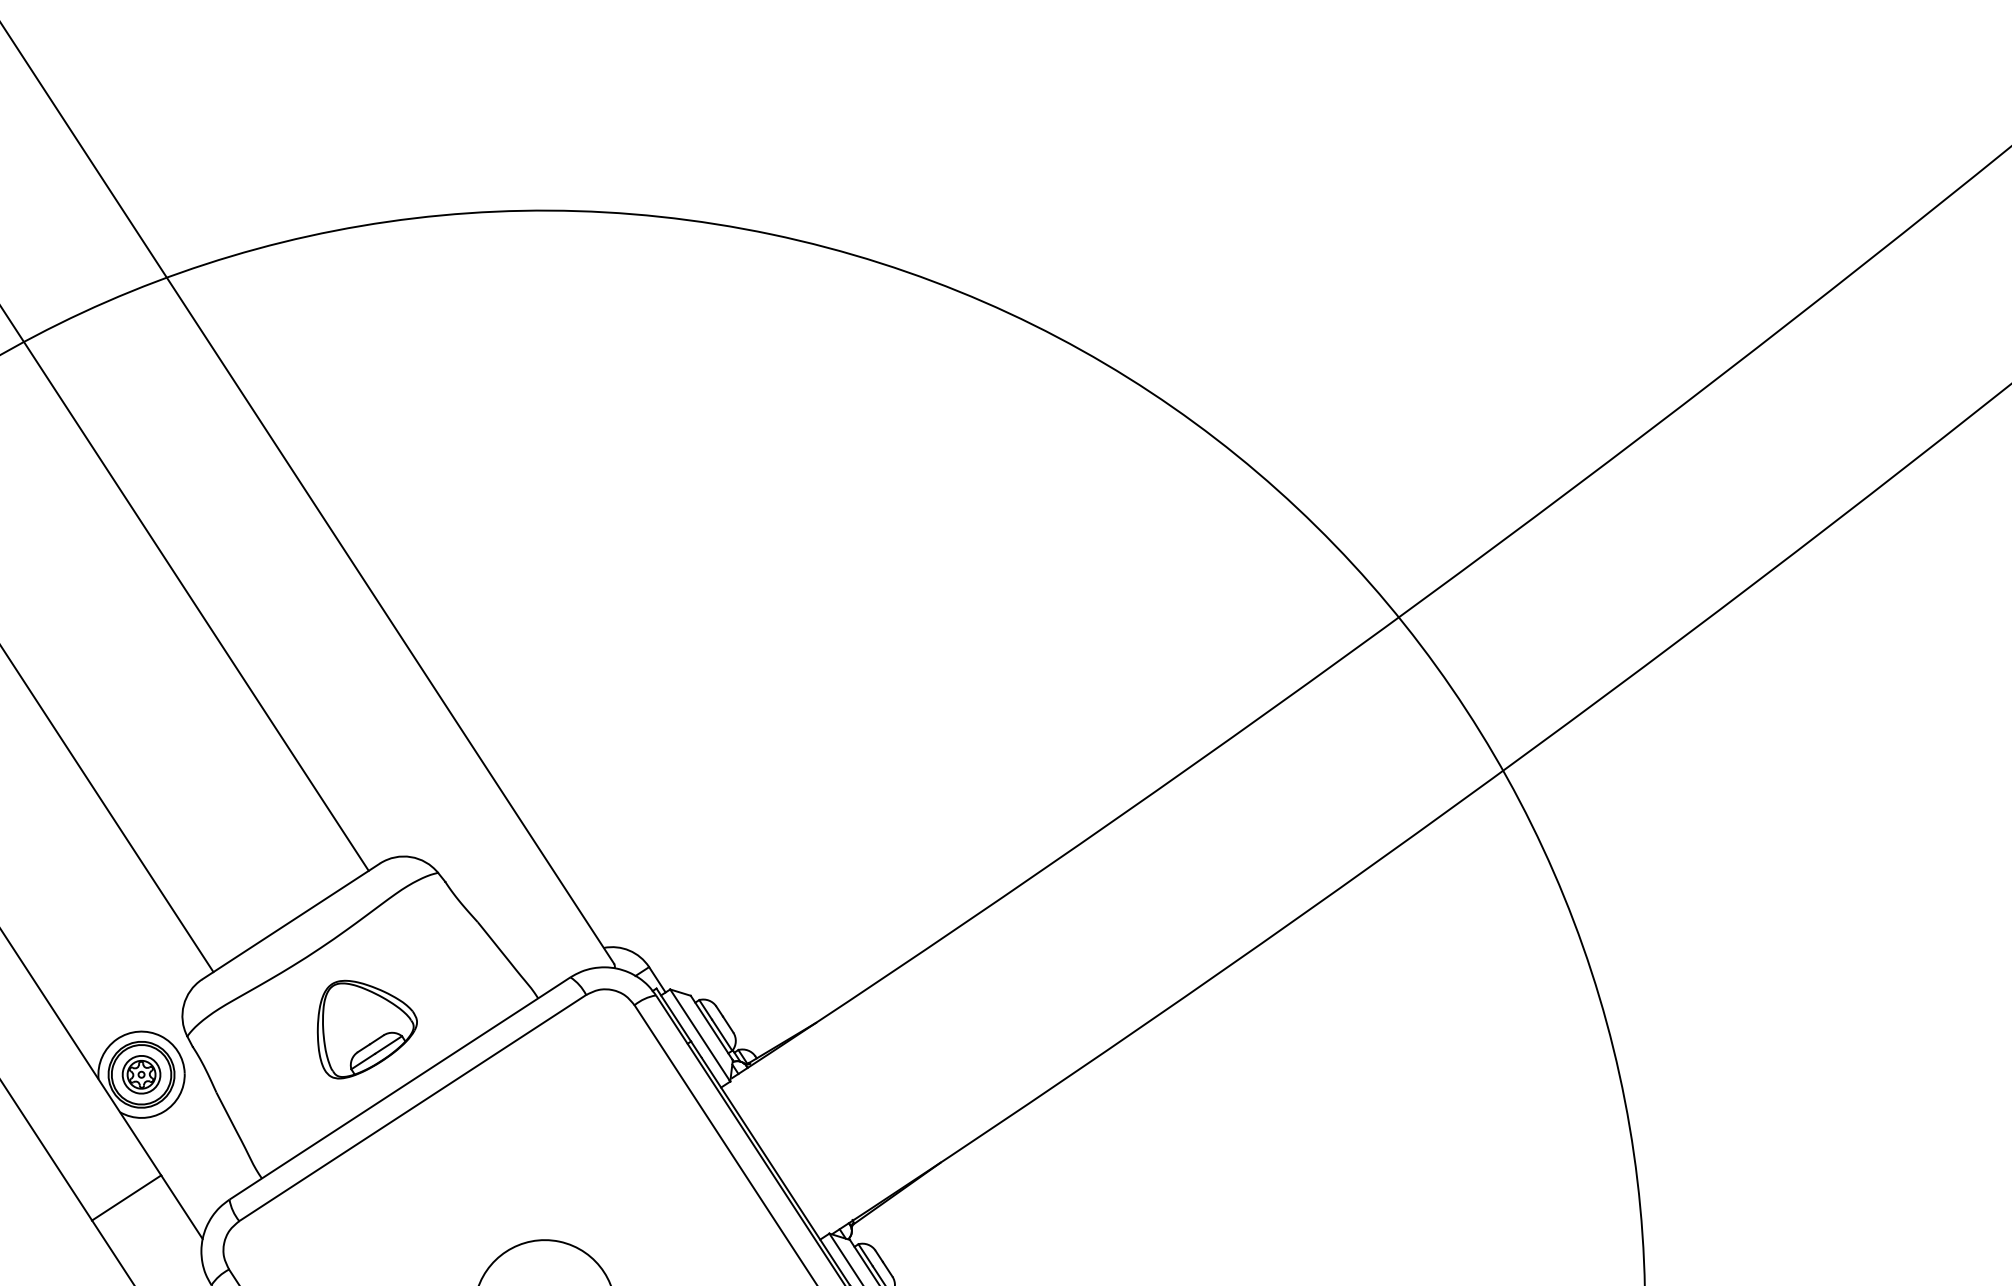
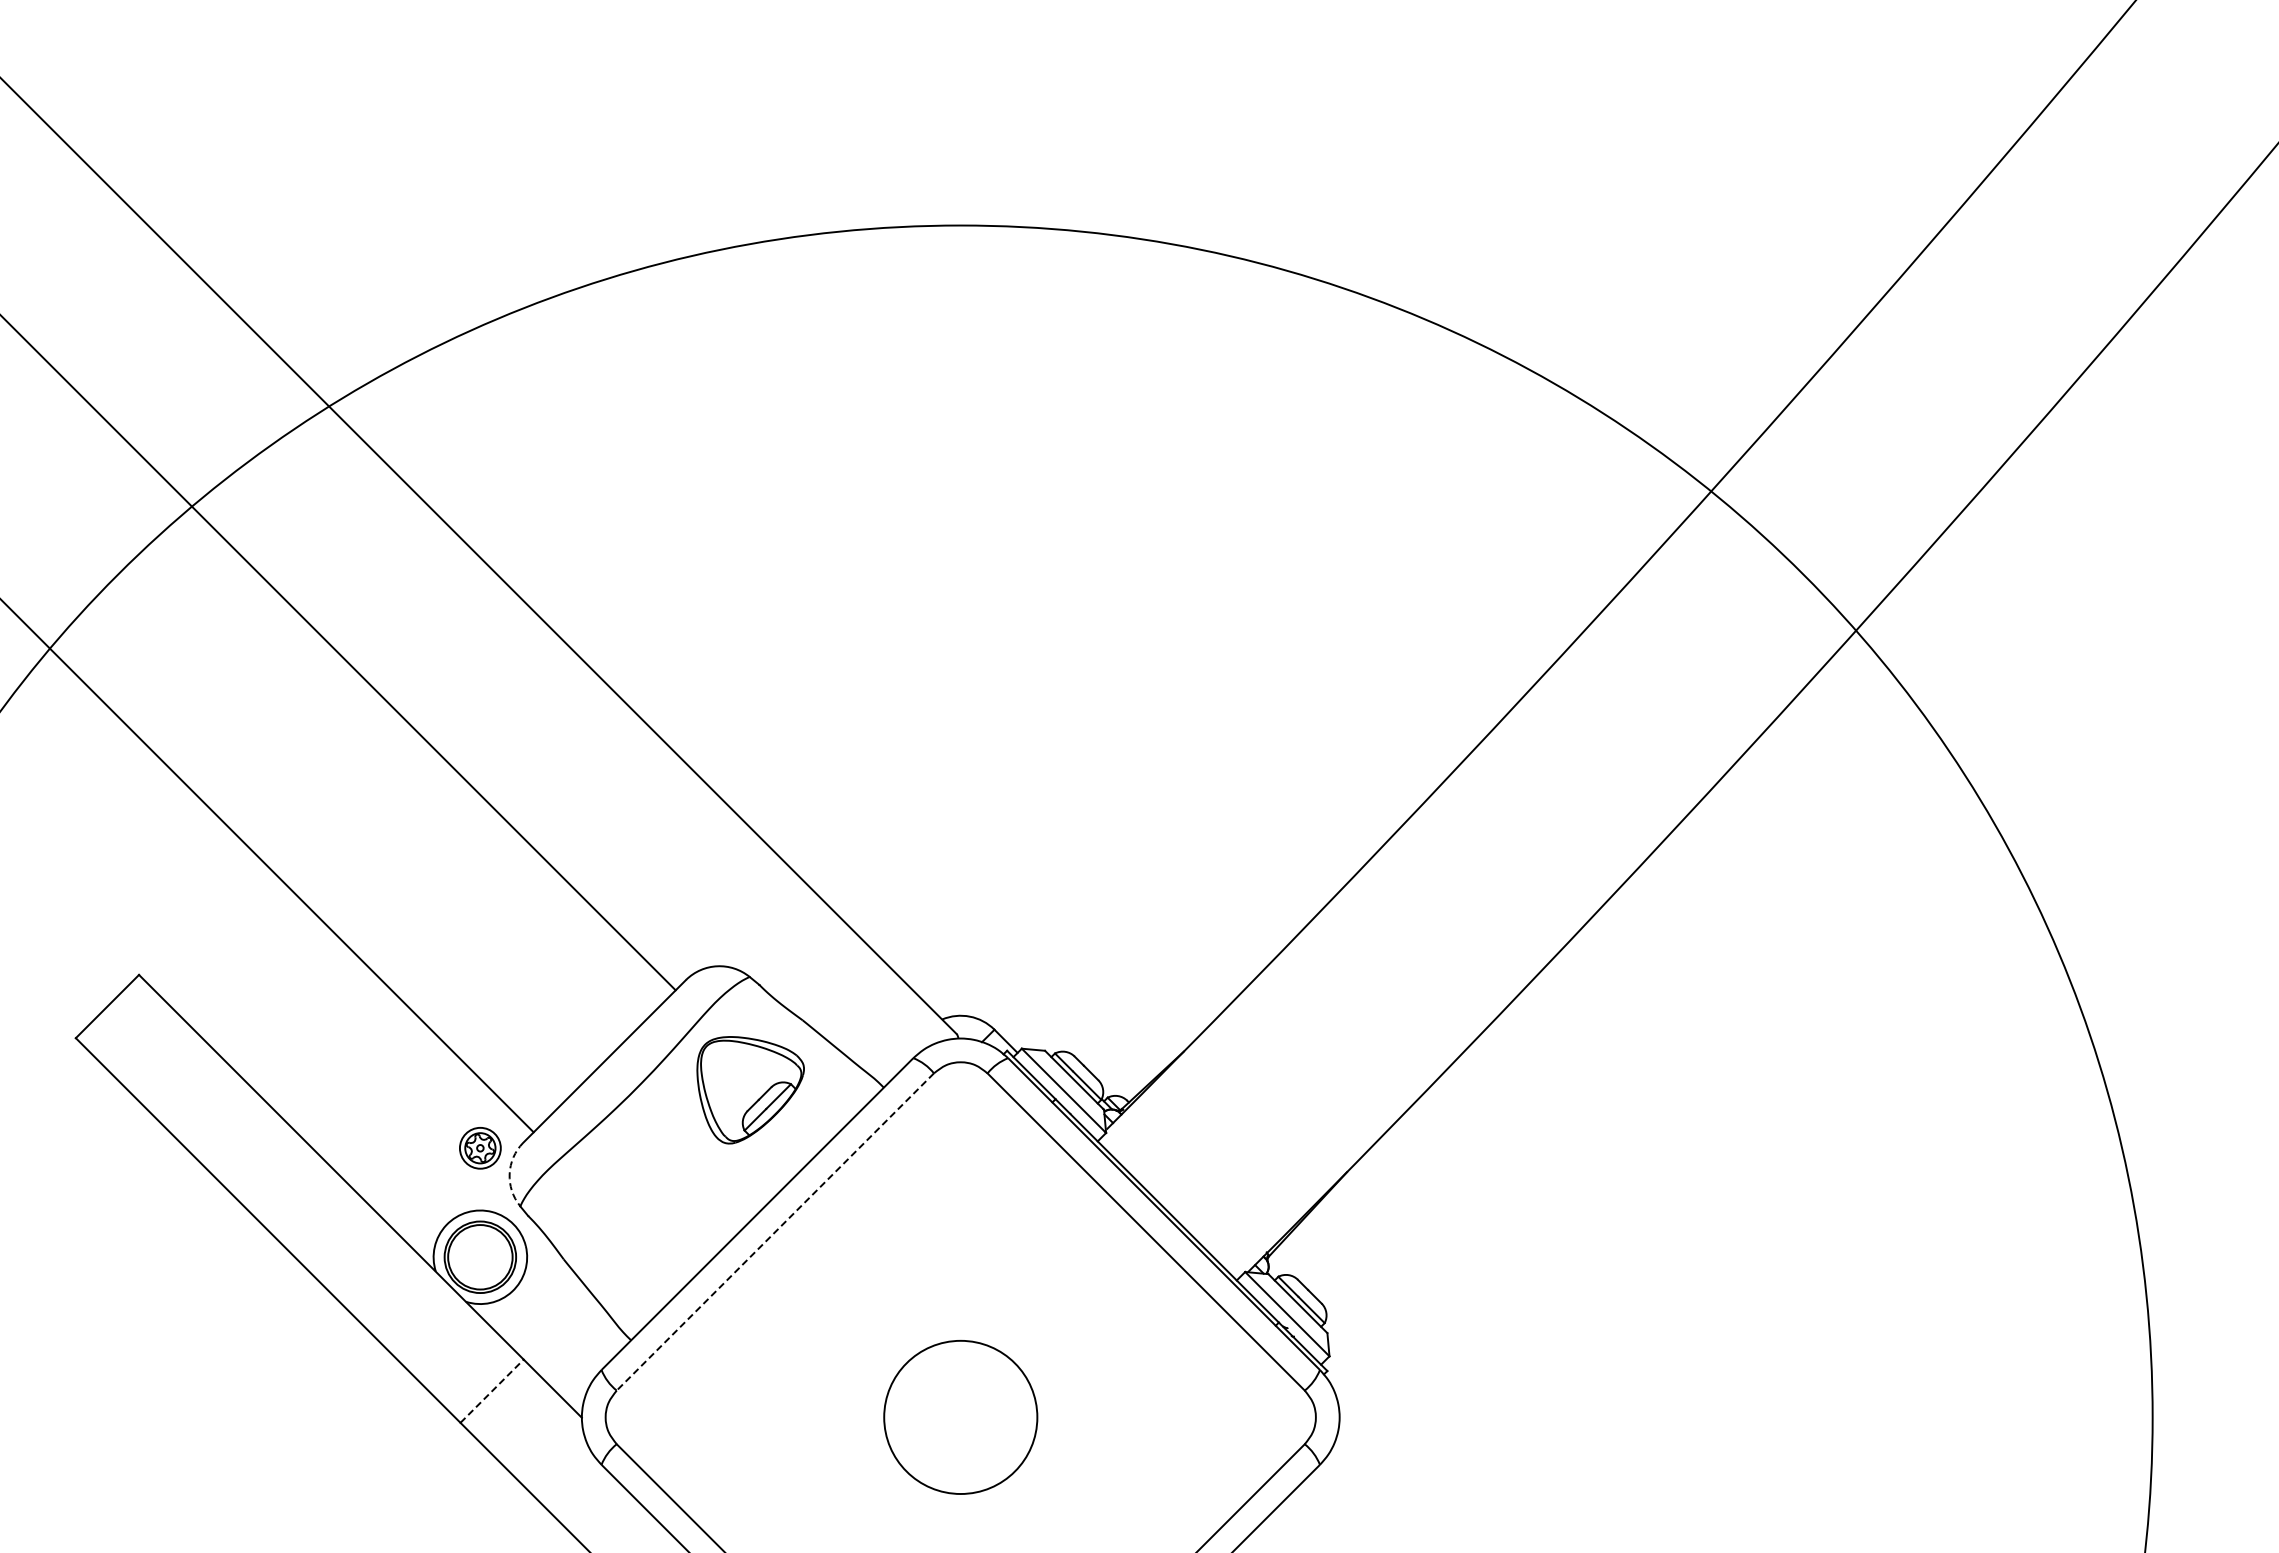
arc: (183, 1005) -> (509, 1174), solid -> dashed
part: (364, 1034) -> (750, 1090), moved
part: (141, 1074) -> (480, 1148), moved
line: (412, 1108) -> (775, 1232), solid -> dashed
line: (126, 1198) -> (492, 1391), solid -> dashed

